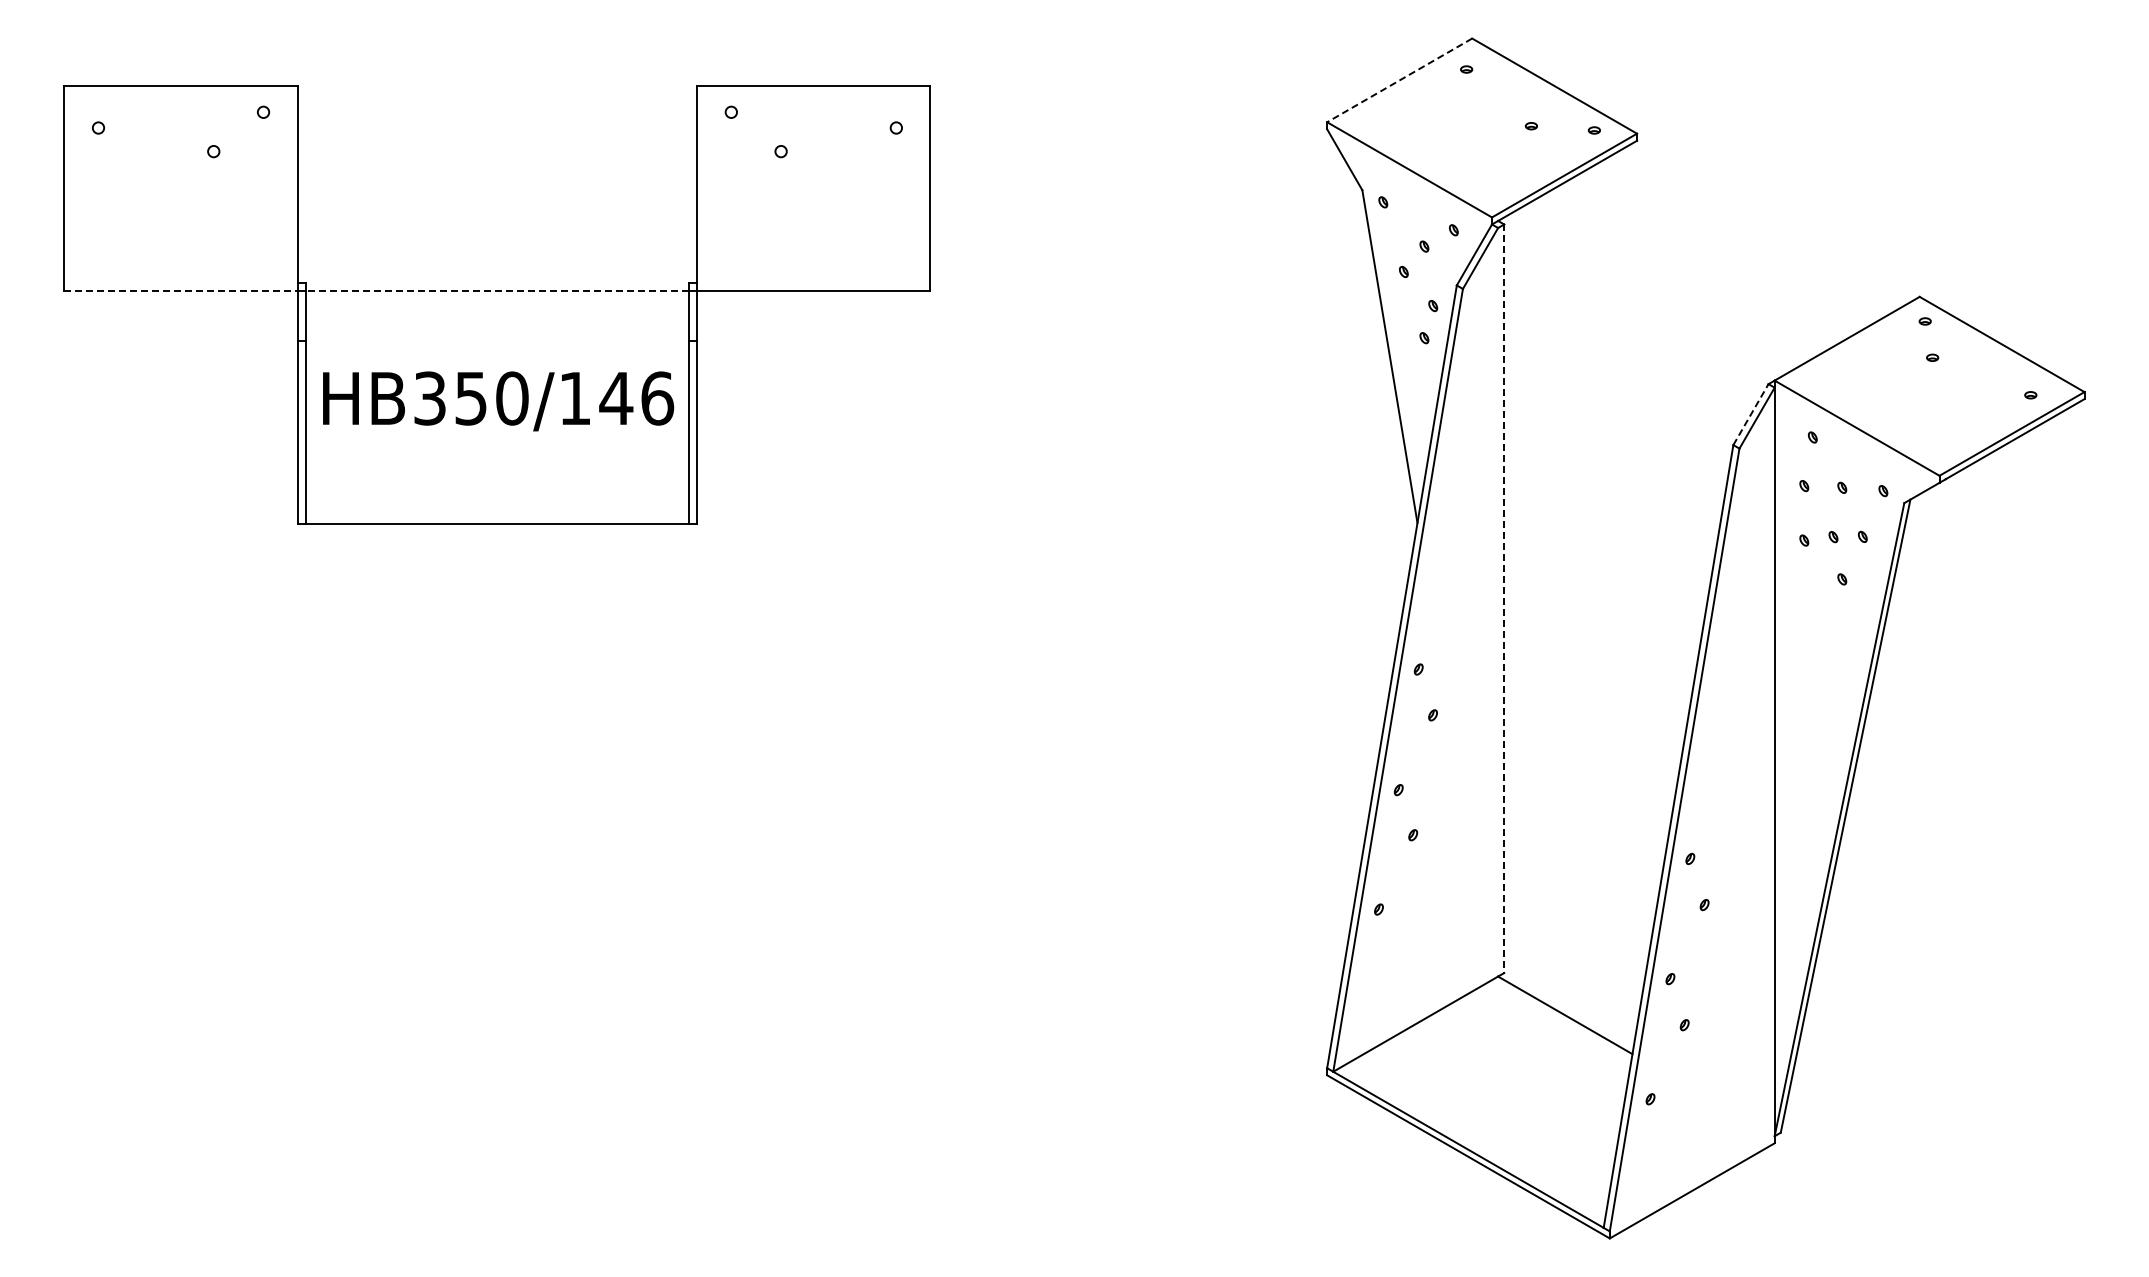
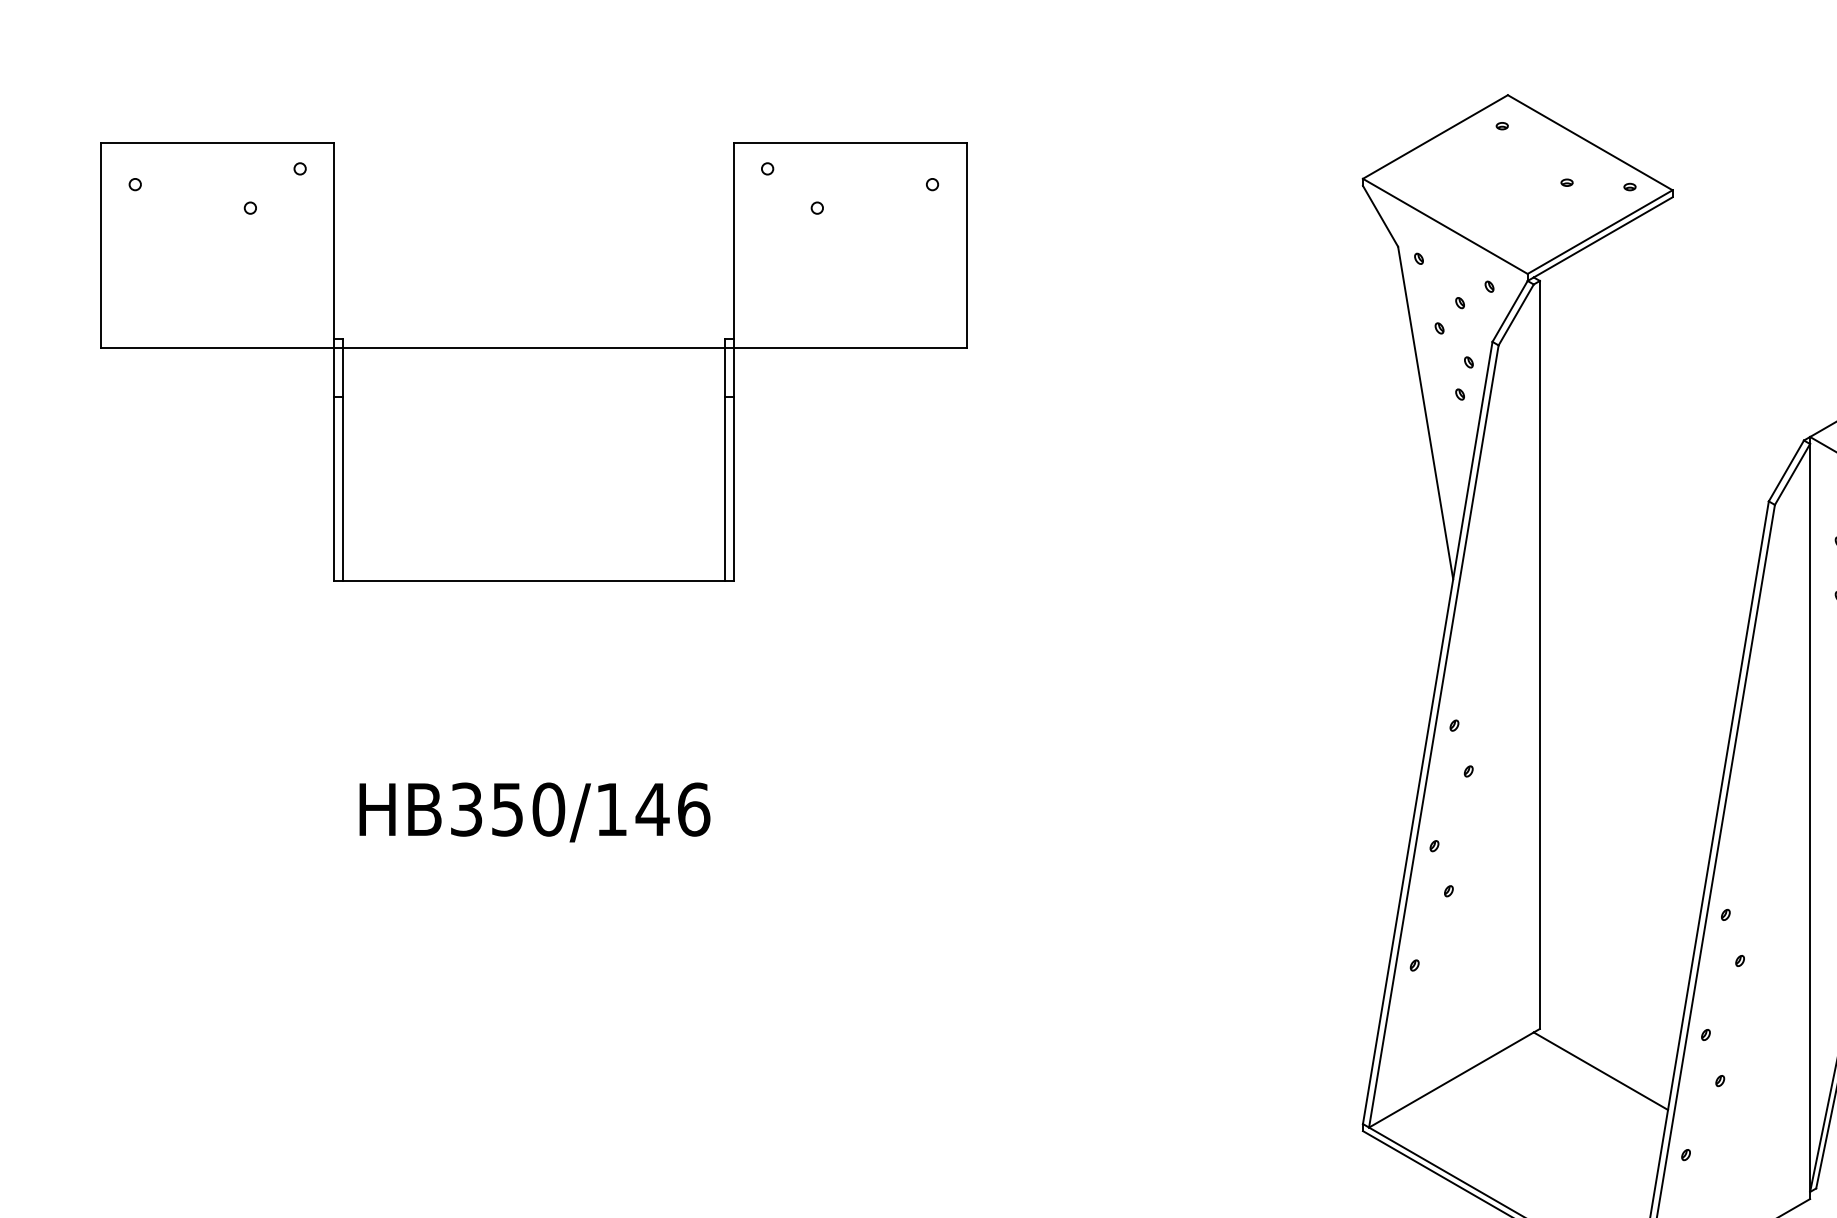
line: (1399, 80) -> (1435, 137), dashed -> solid
line: (181, 291) -> (218, 347), dashed -> solid
line: (496, 291) -> (532, 347), dashed -> solid
text: (498, 401) -> (534, 812), moved
line: (1751, 414) -> (1786, 470), dashed -> solid
line: (1504, 599) -> (1540, 655), dashed -> solid

